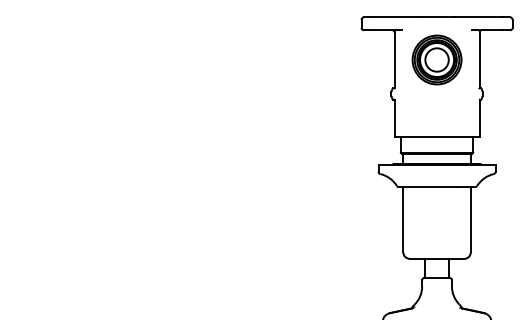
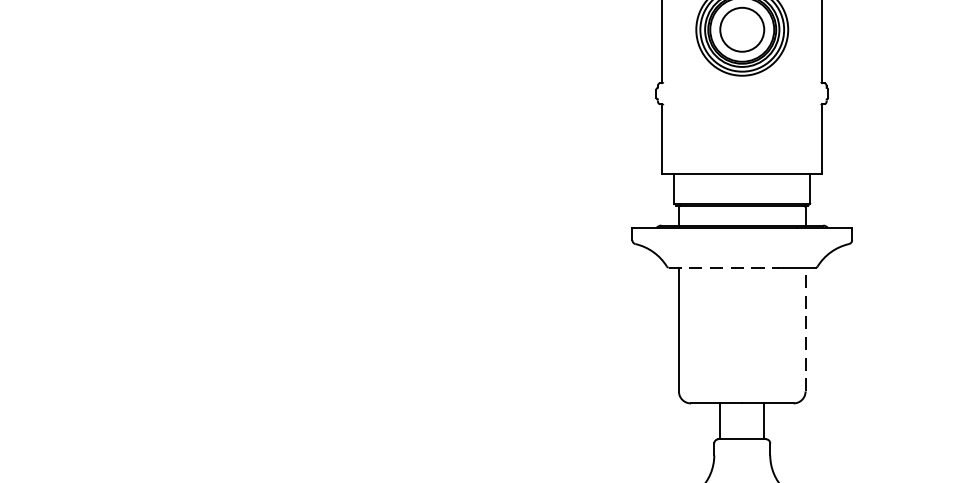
line: (427, 186) -> (724, 267), solid -> dashed
line: (470, 219) -> (805, 329), solid -> dashed

